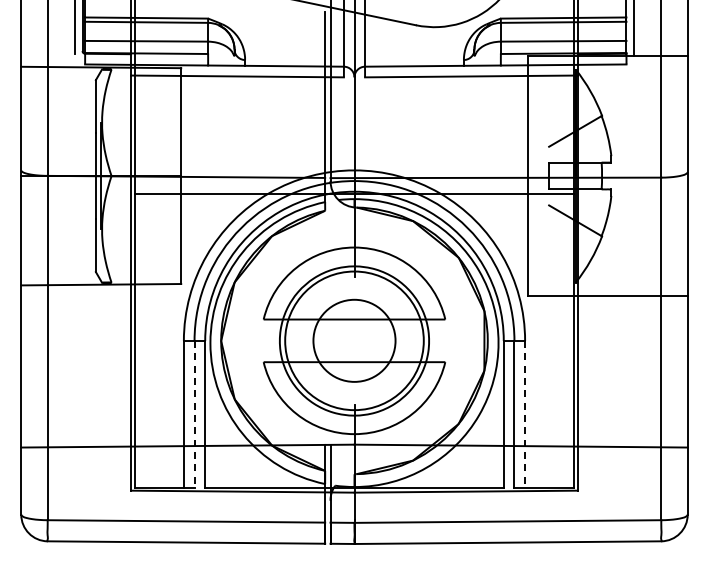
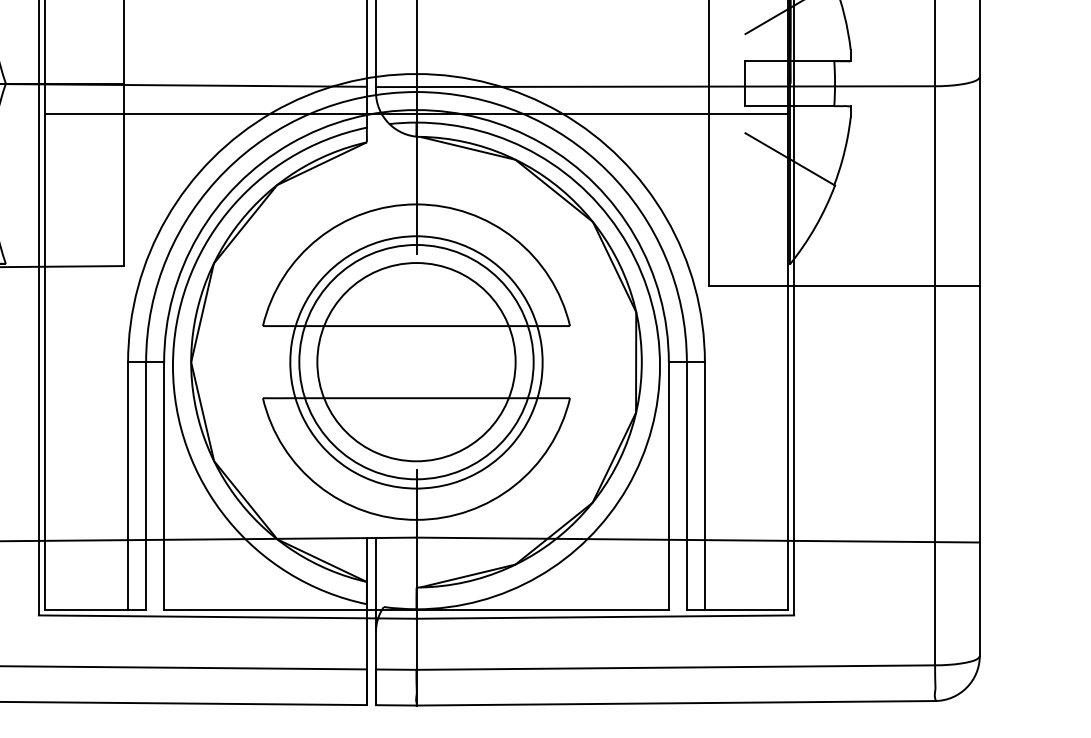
circle: (354, 340) -> (416, 361), size x1.43
line: (194, 414) -> (146, 486), dashed -> solid
line: (525, 414) -> (705, 486), dashed -> solid

